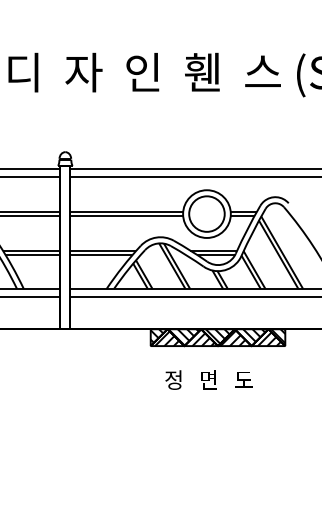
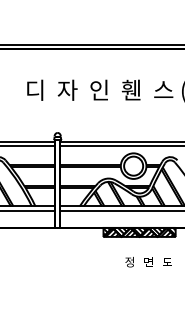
text: (208, 380) -> (148, 262), moved

